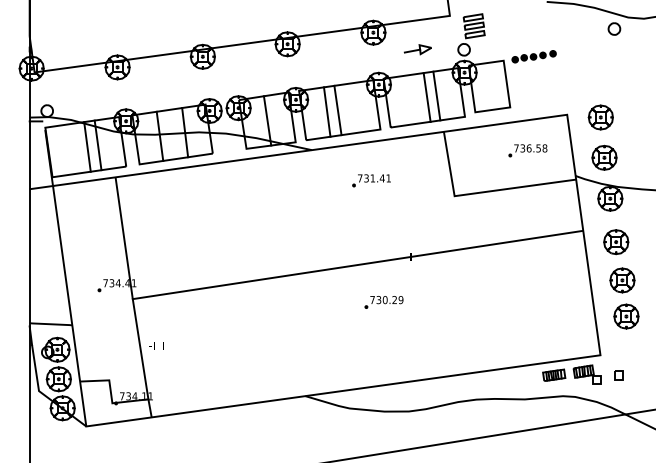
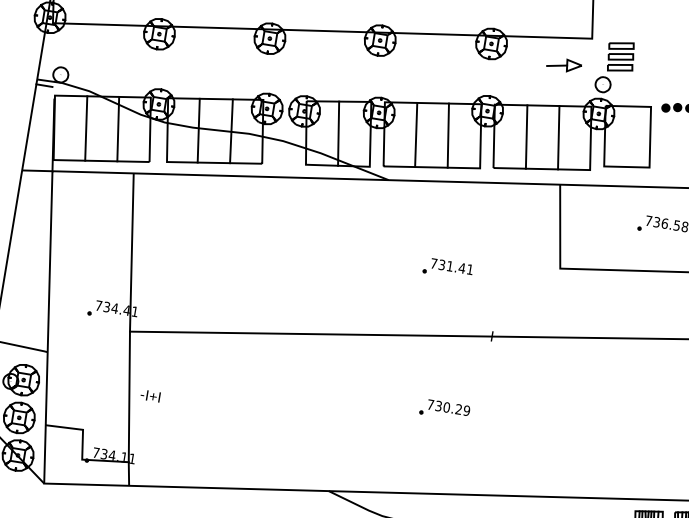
part: (417, 49) -> (563, 64), moved
line: (426, 97) -> (525, 136), moved
line: (337, 110) -> (447, 135), moved
line: (87, 146) -> (86, 127), moved
part: (371, 180) -> (447, 268), moved
part: (383, 302) -> (444, 410), moved

